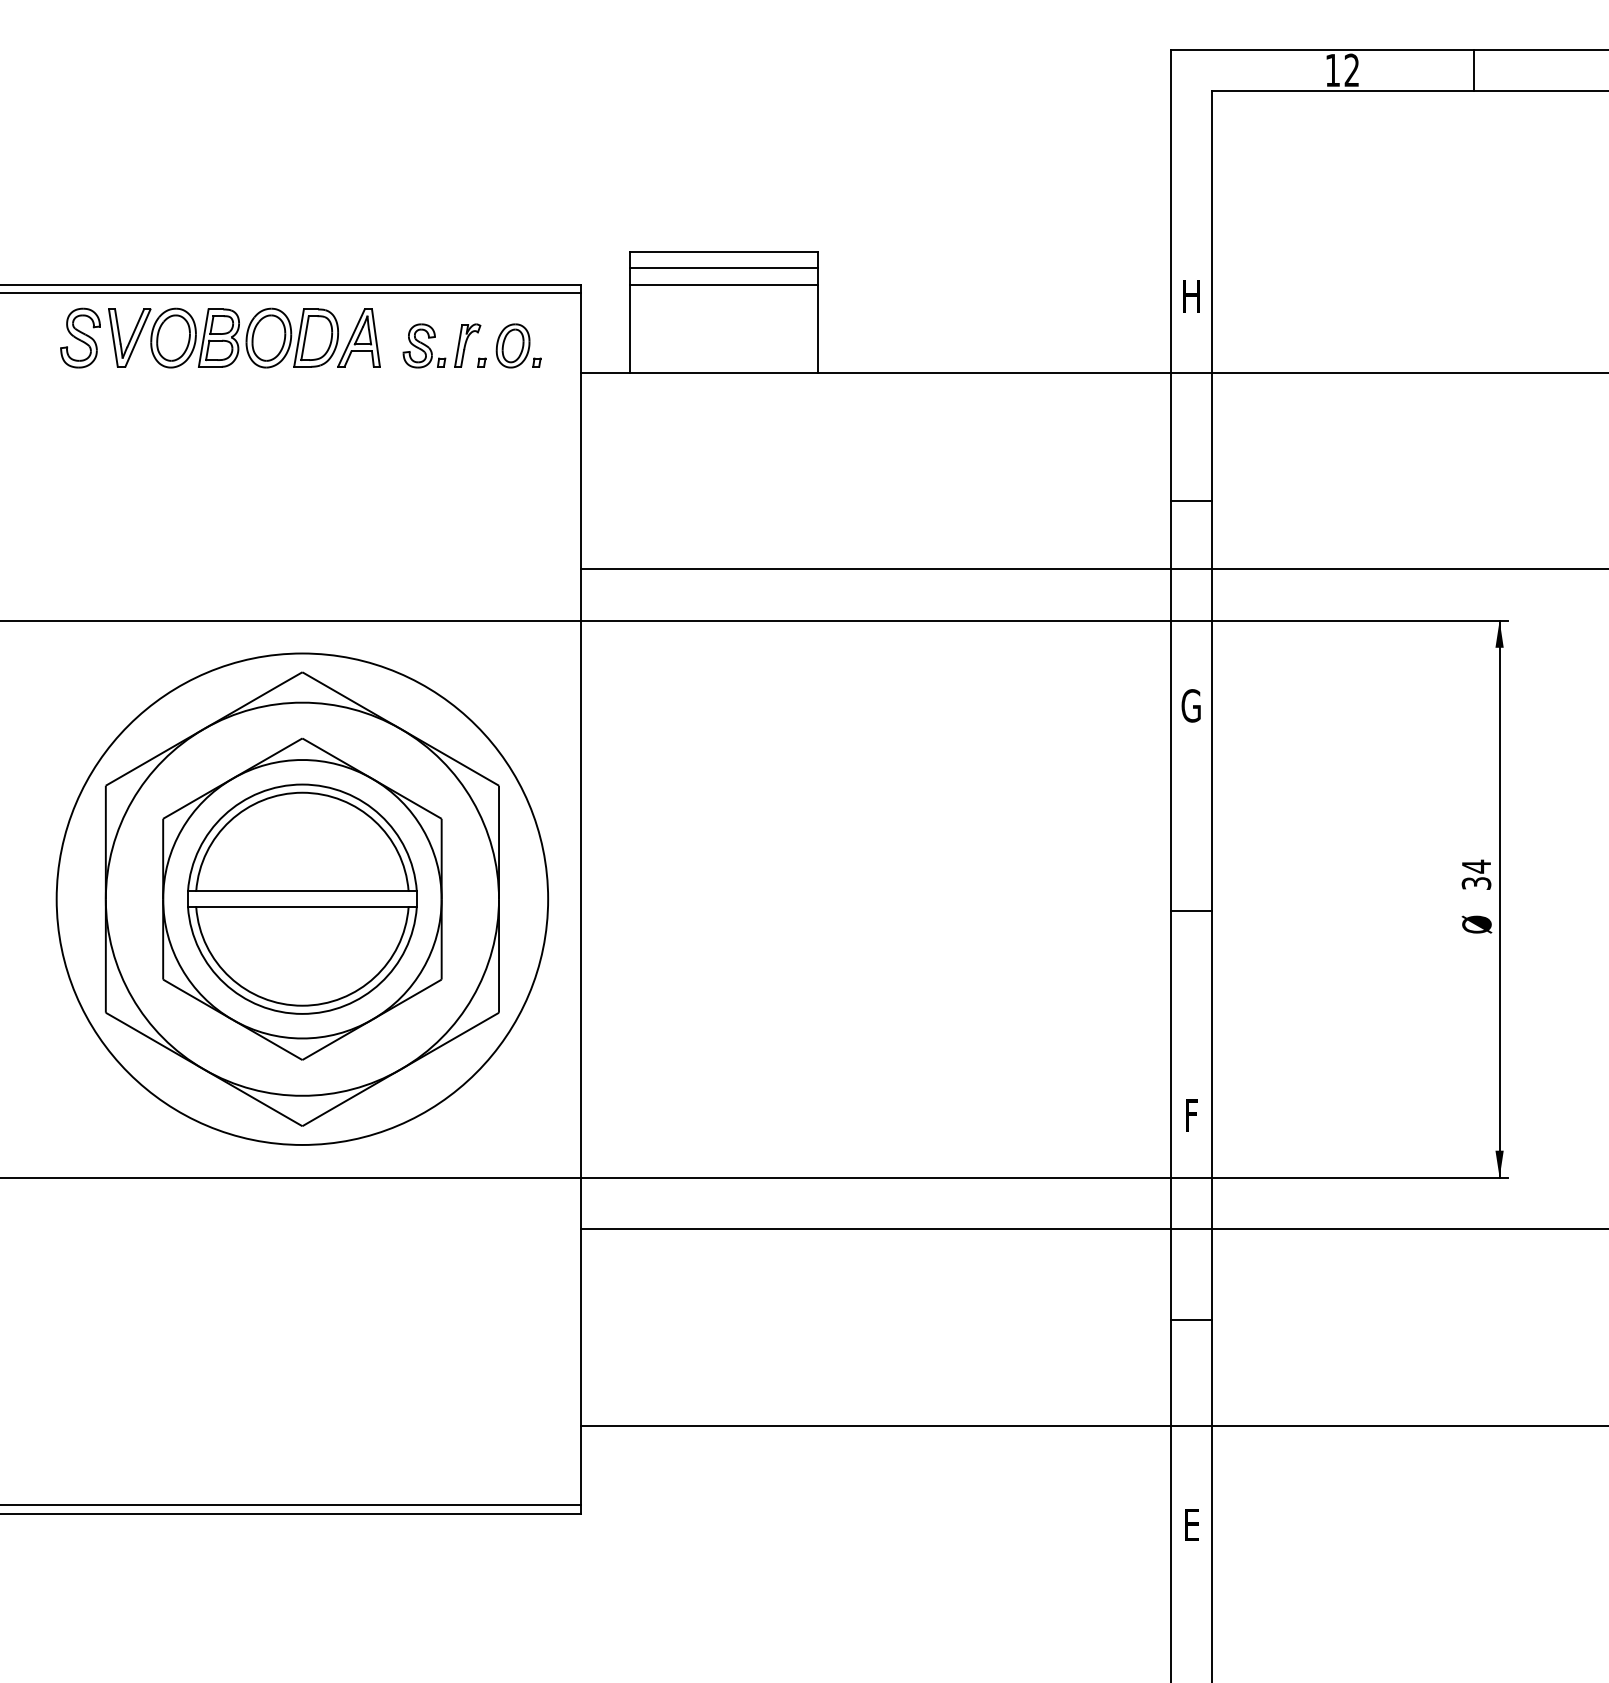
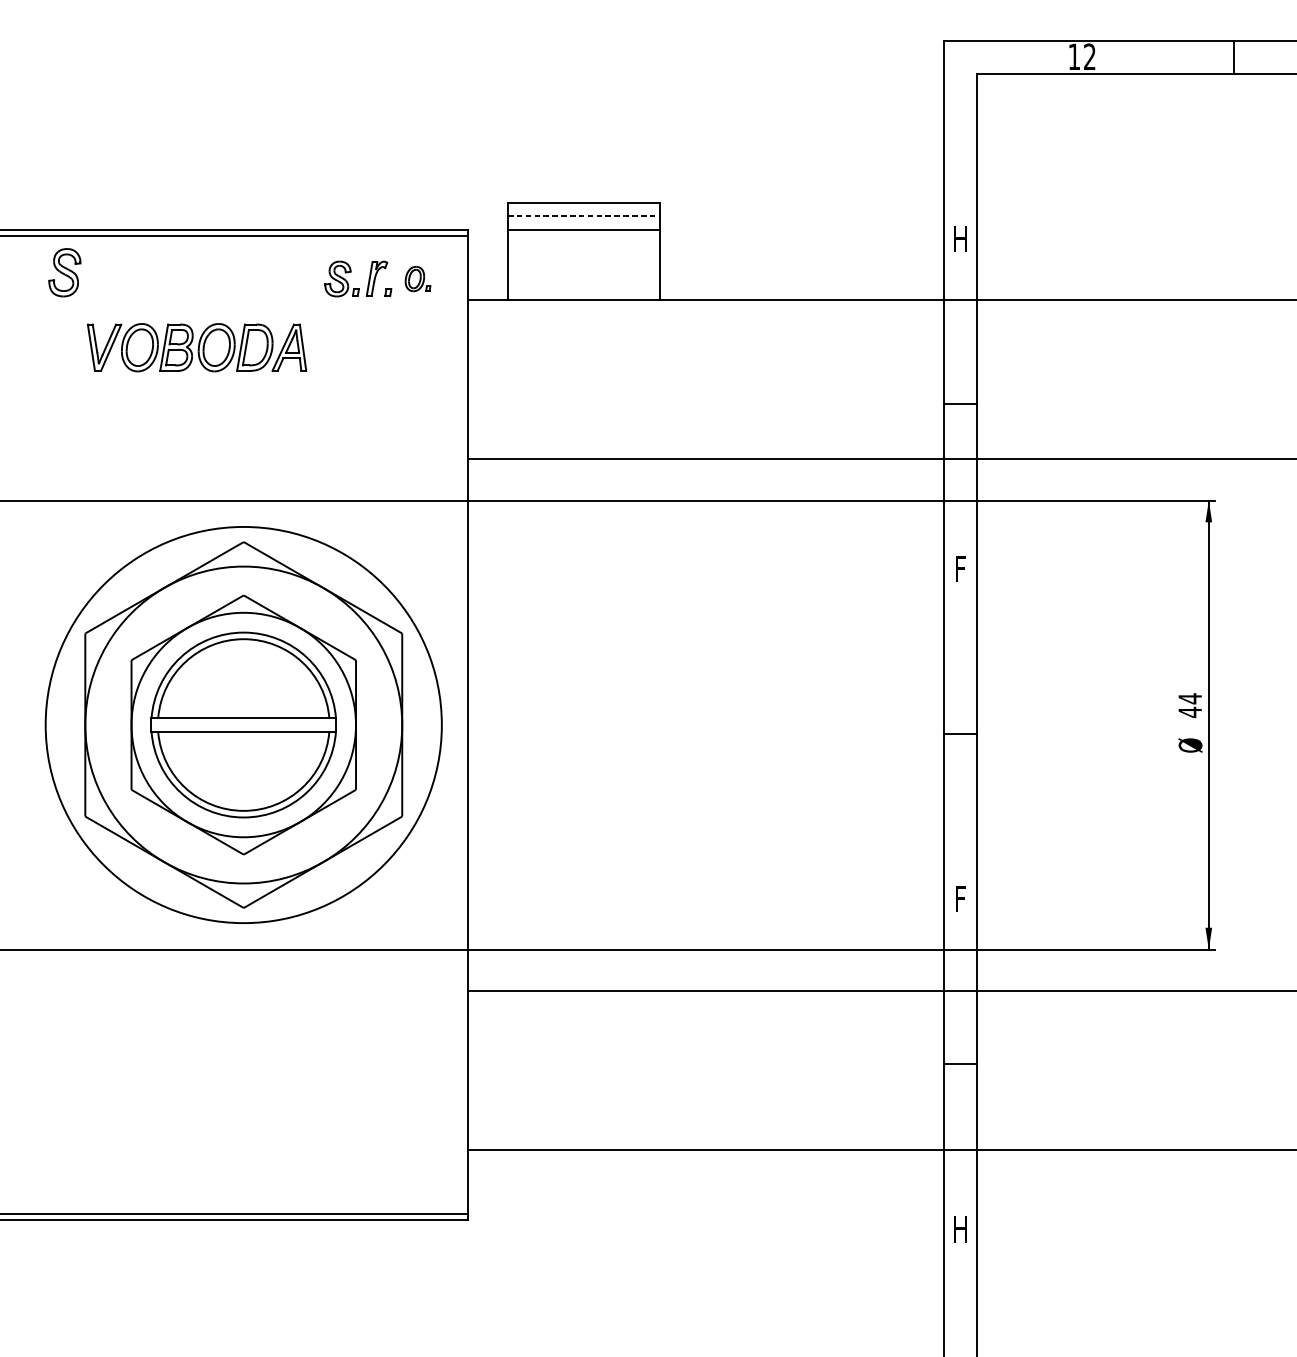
line: (1474, 70) -> (1233, 56), moved
line: (724, 267) -> (584, 215), solid -> dashed
part: (244, 337) -> (197, 347), moved
part: (518, 345) -> (417, 278), size x0.7
text: (1190, 705) -> (959, 568), G -> F
text: (1476, 883) -> (1190, 712), 34 -> 44
text: (1191, 1524) -> (960, 1229), E -> H

